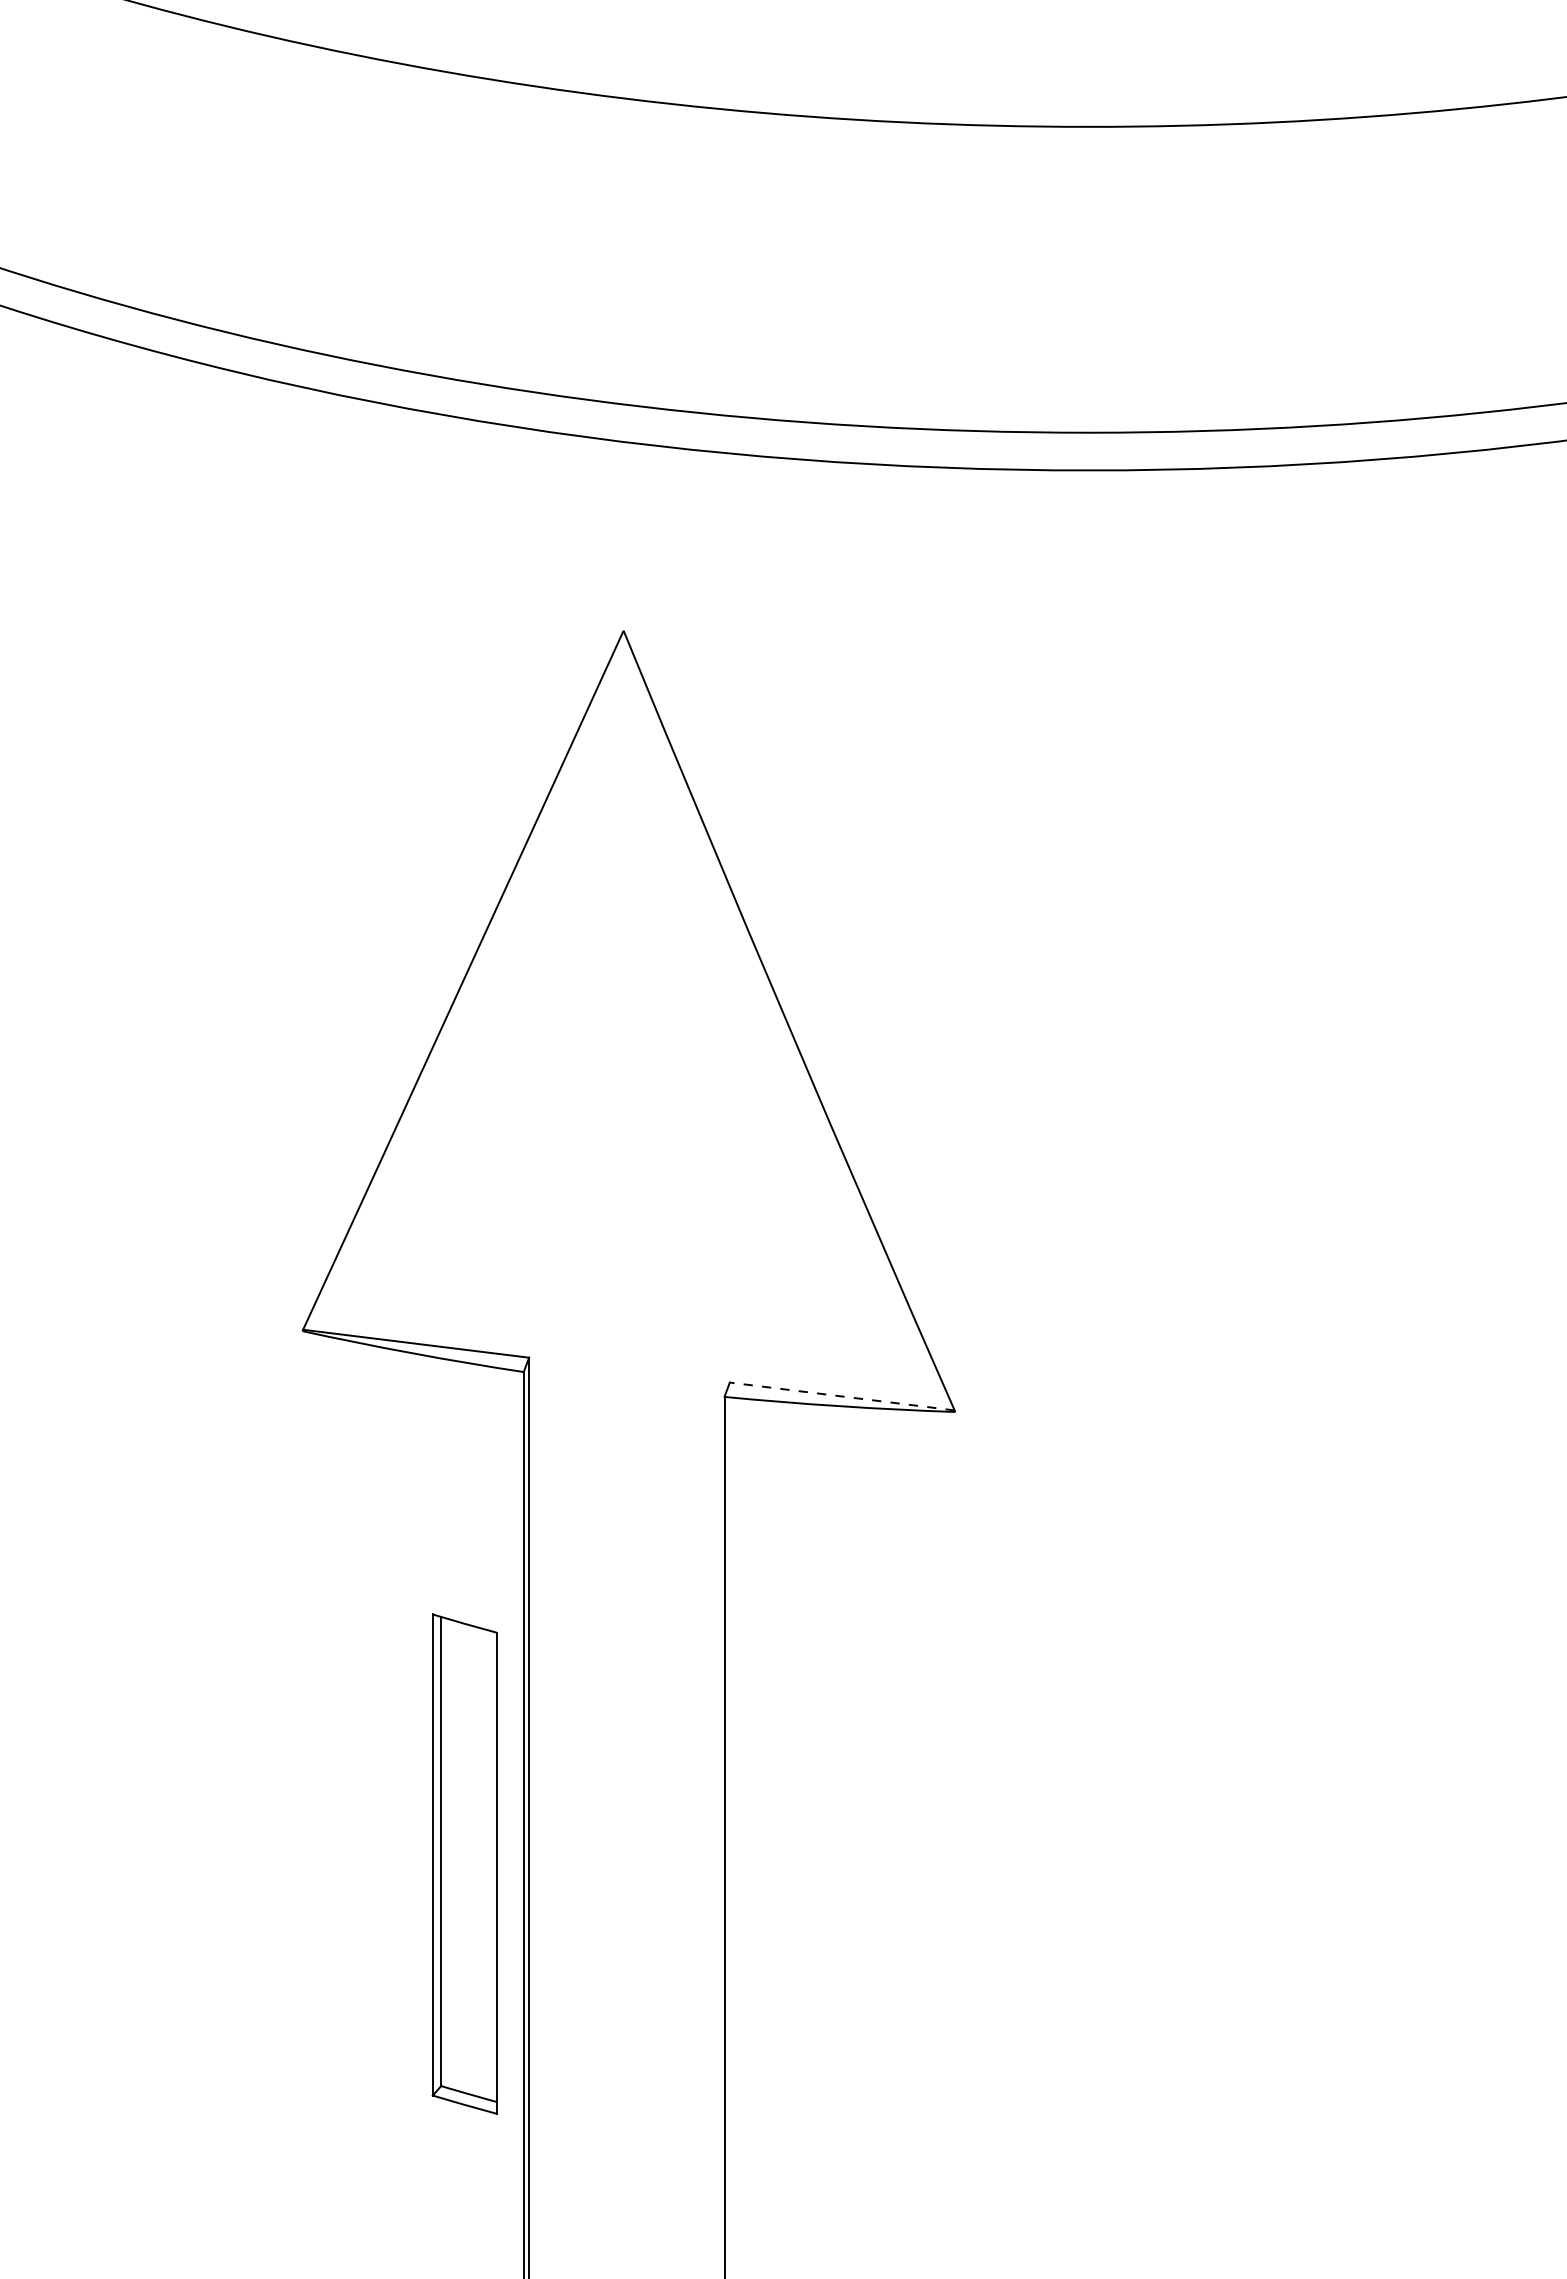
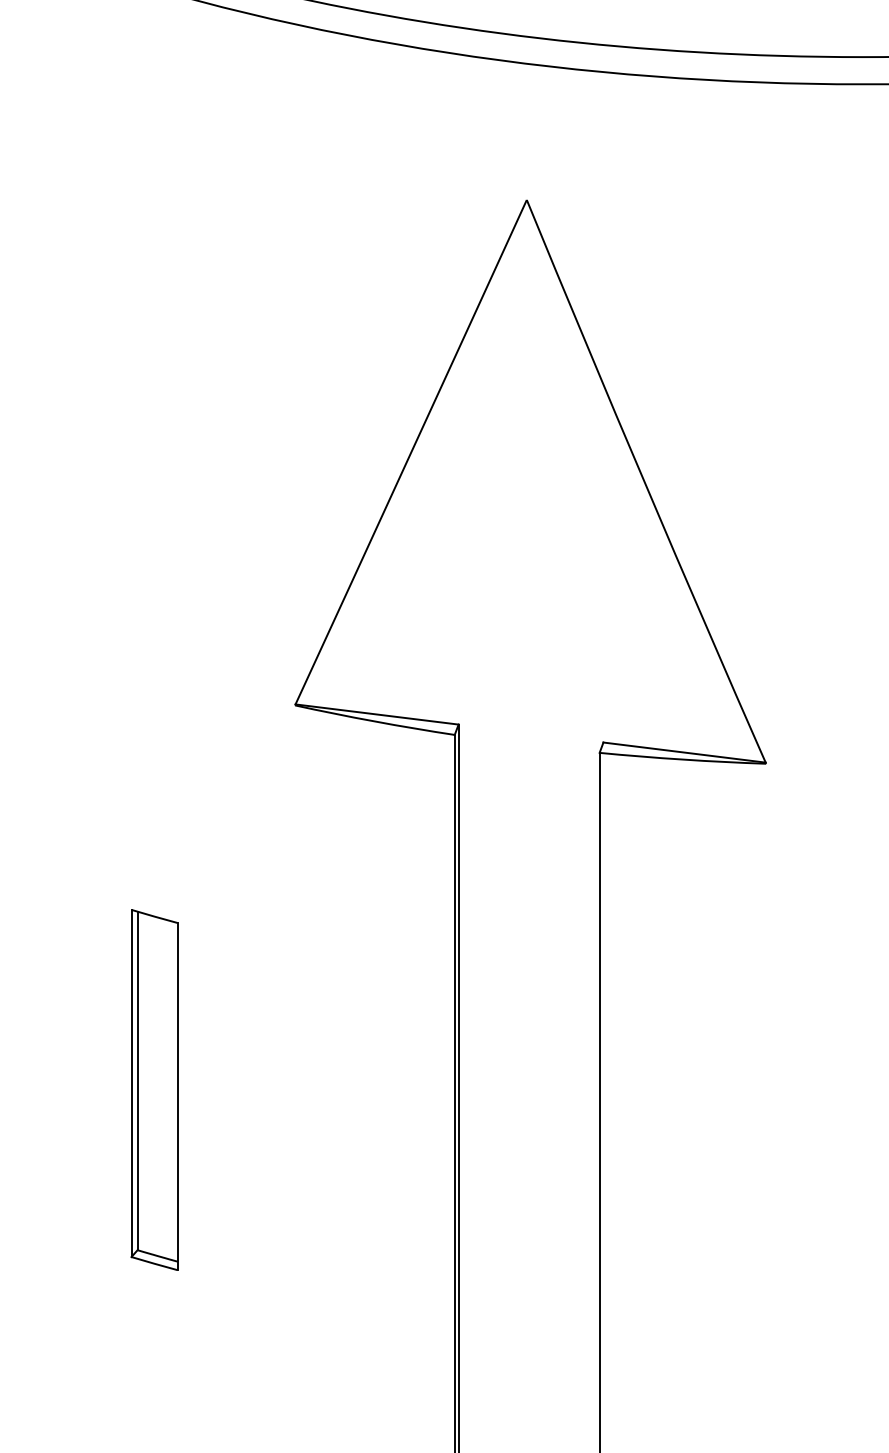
line: (841, 1396) -> (684, 752), dashed -> solid
part: (464, 1863) -> (154, 1089), moved

